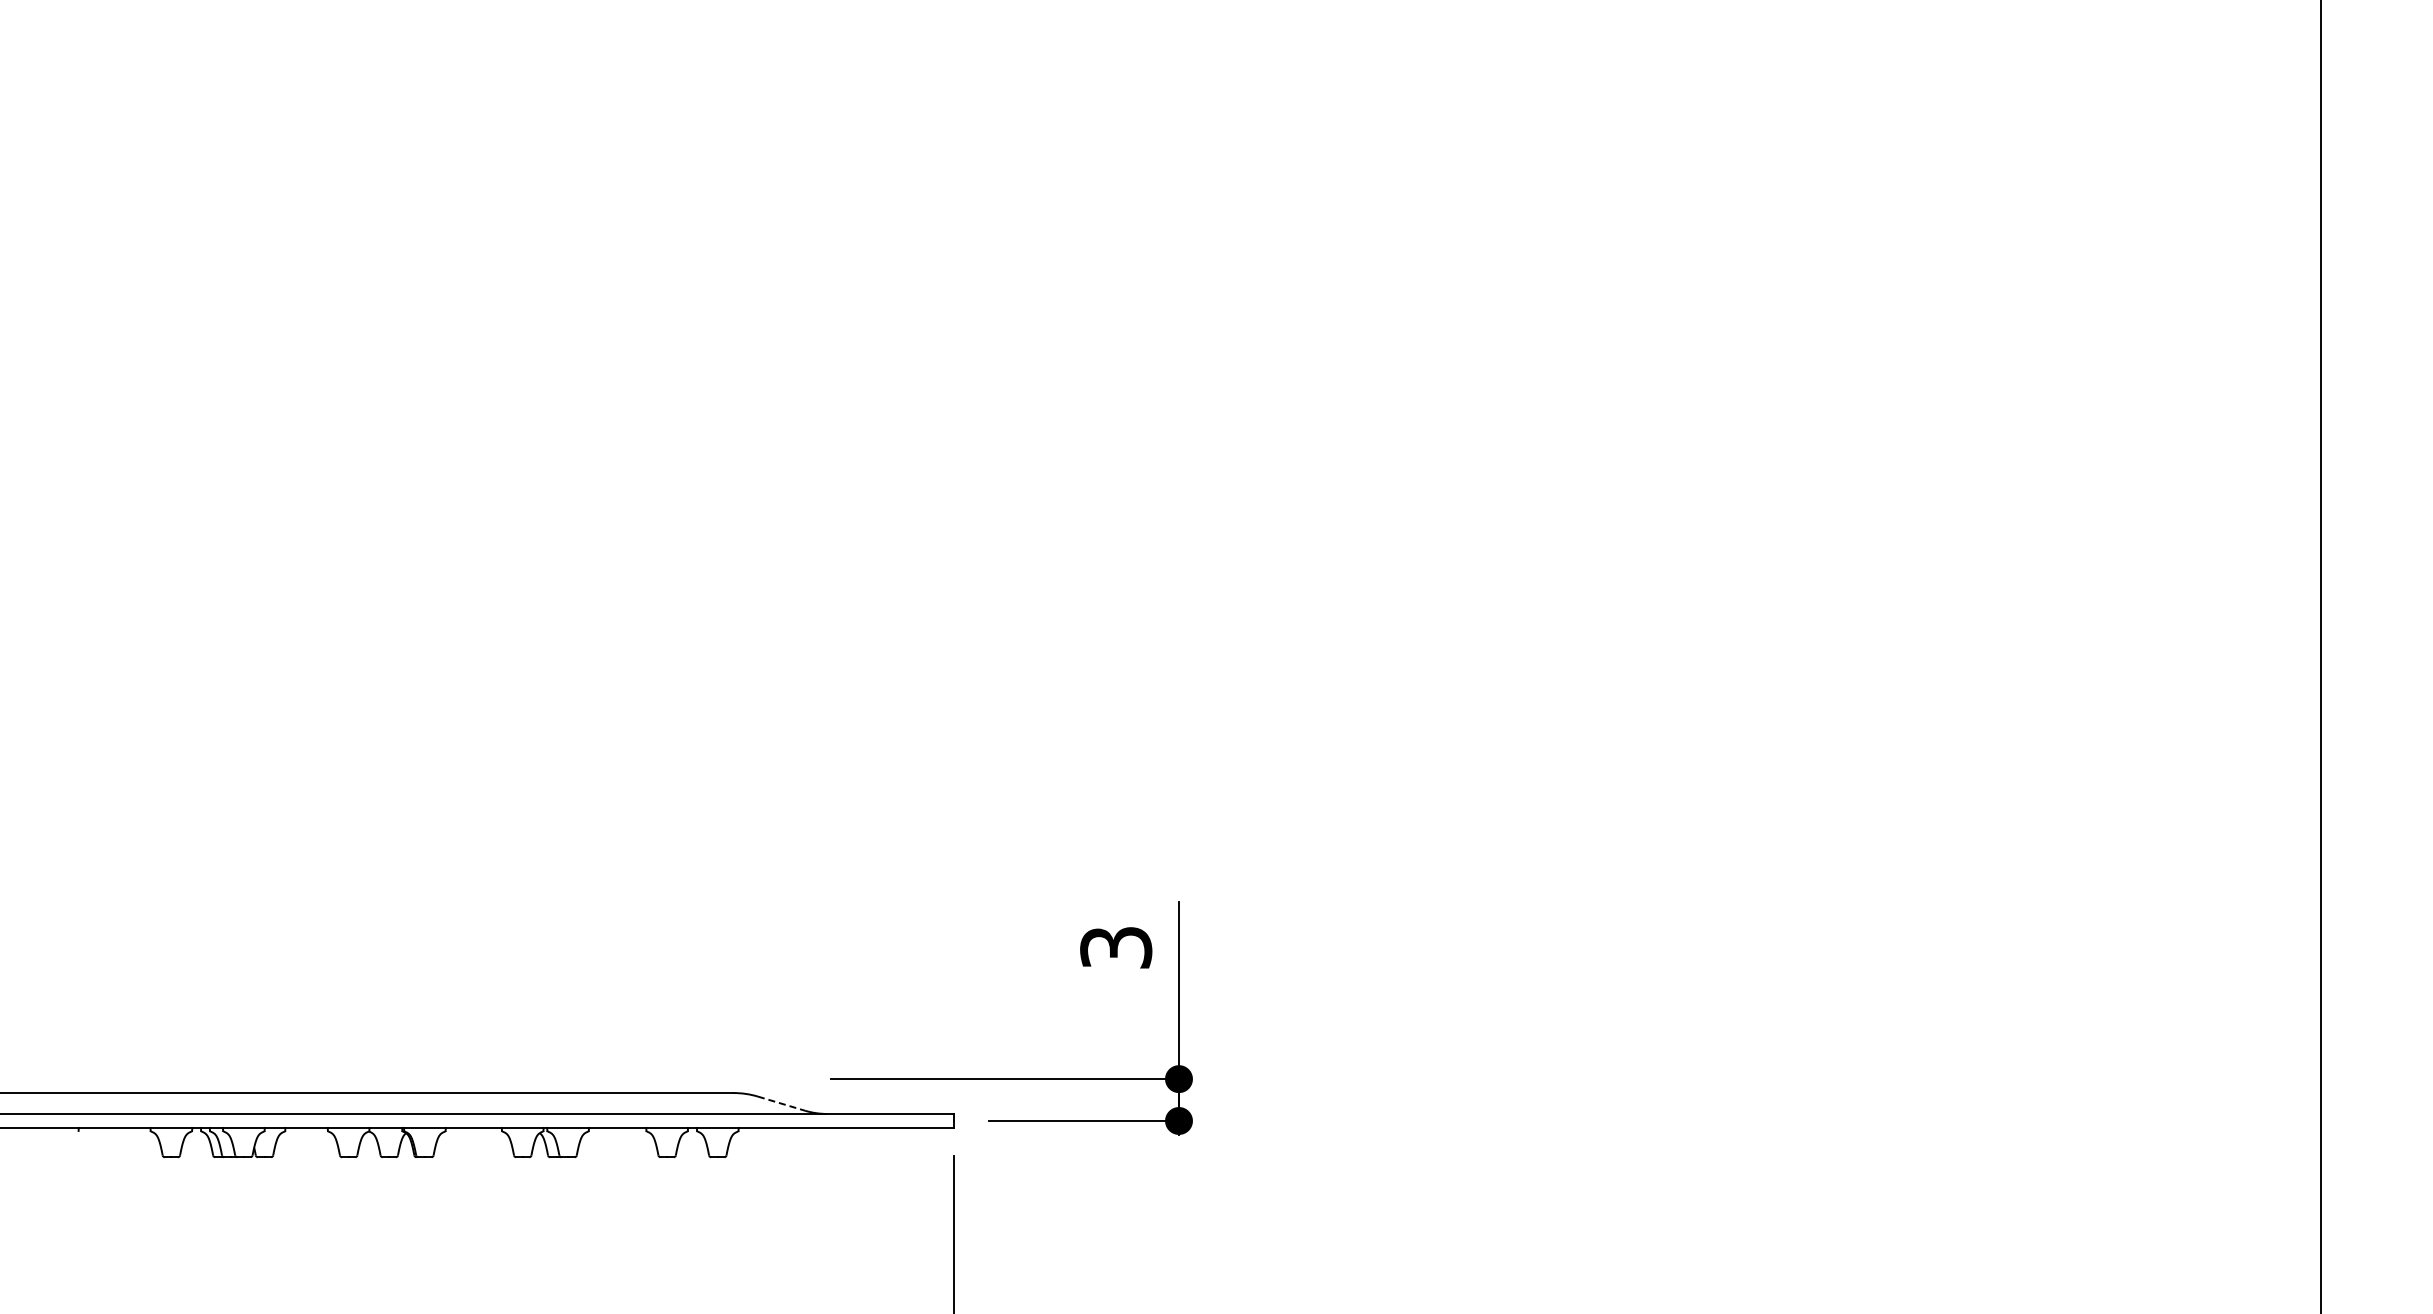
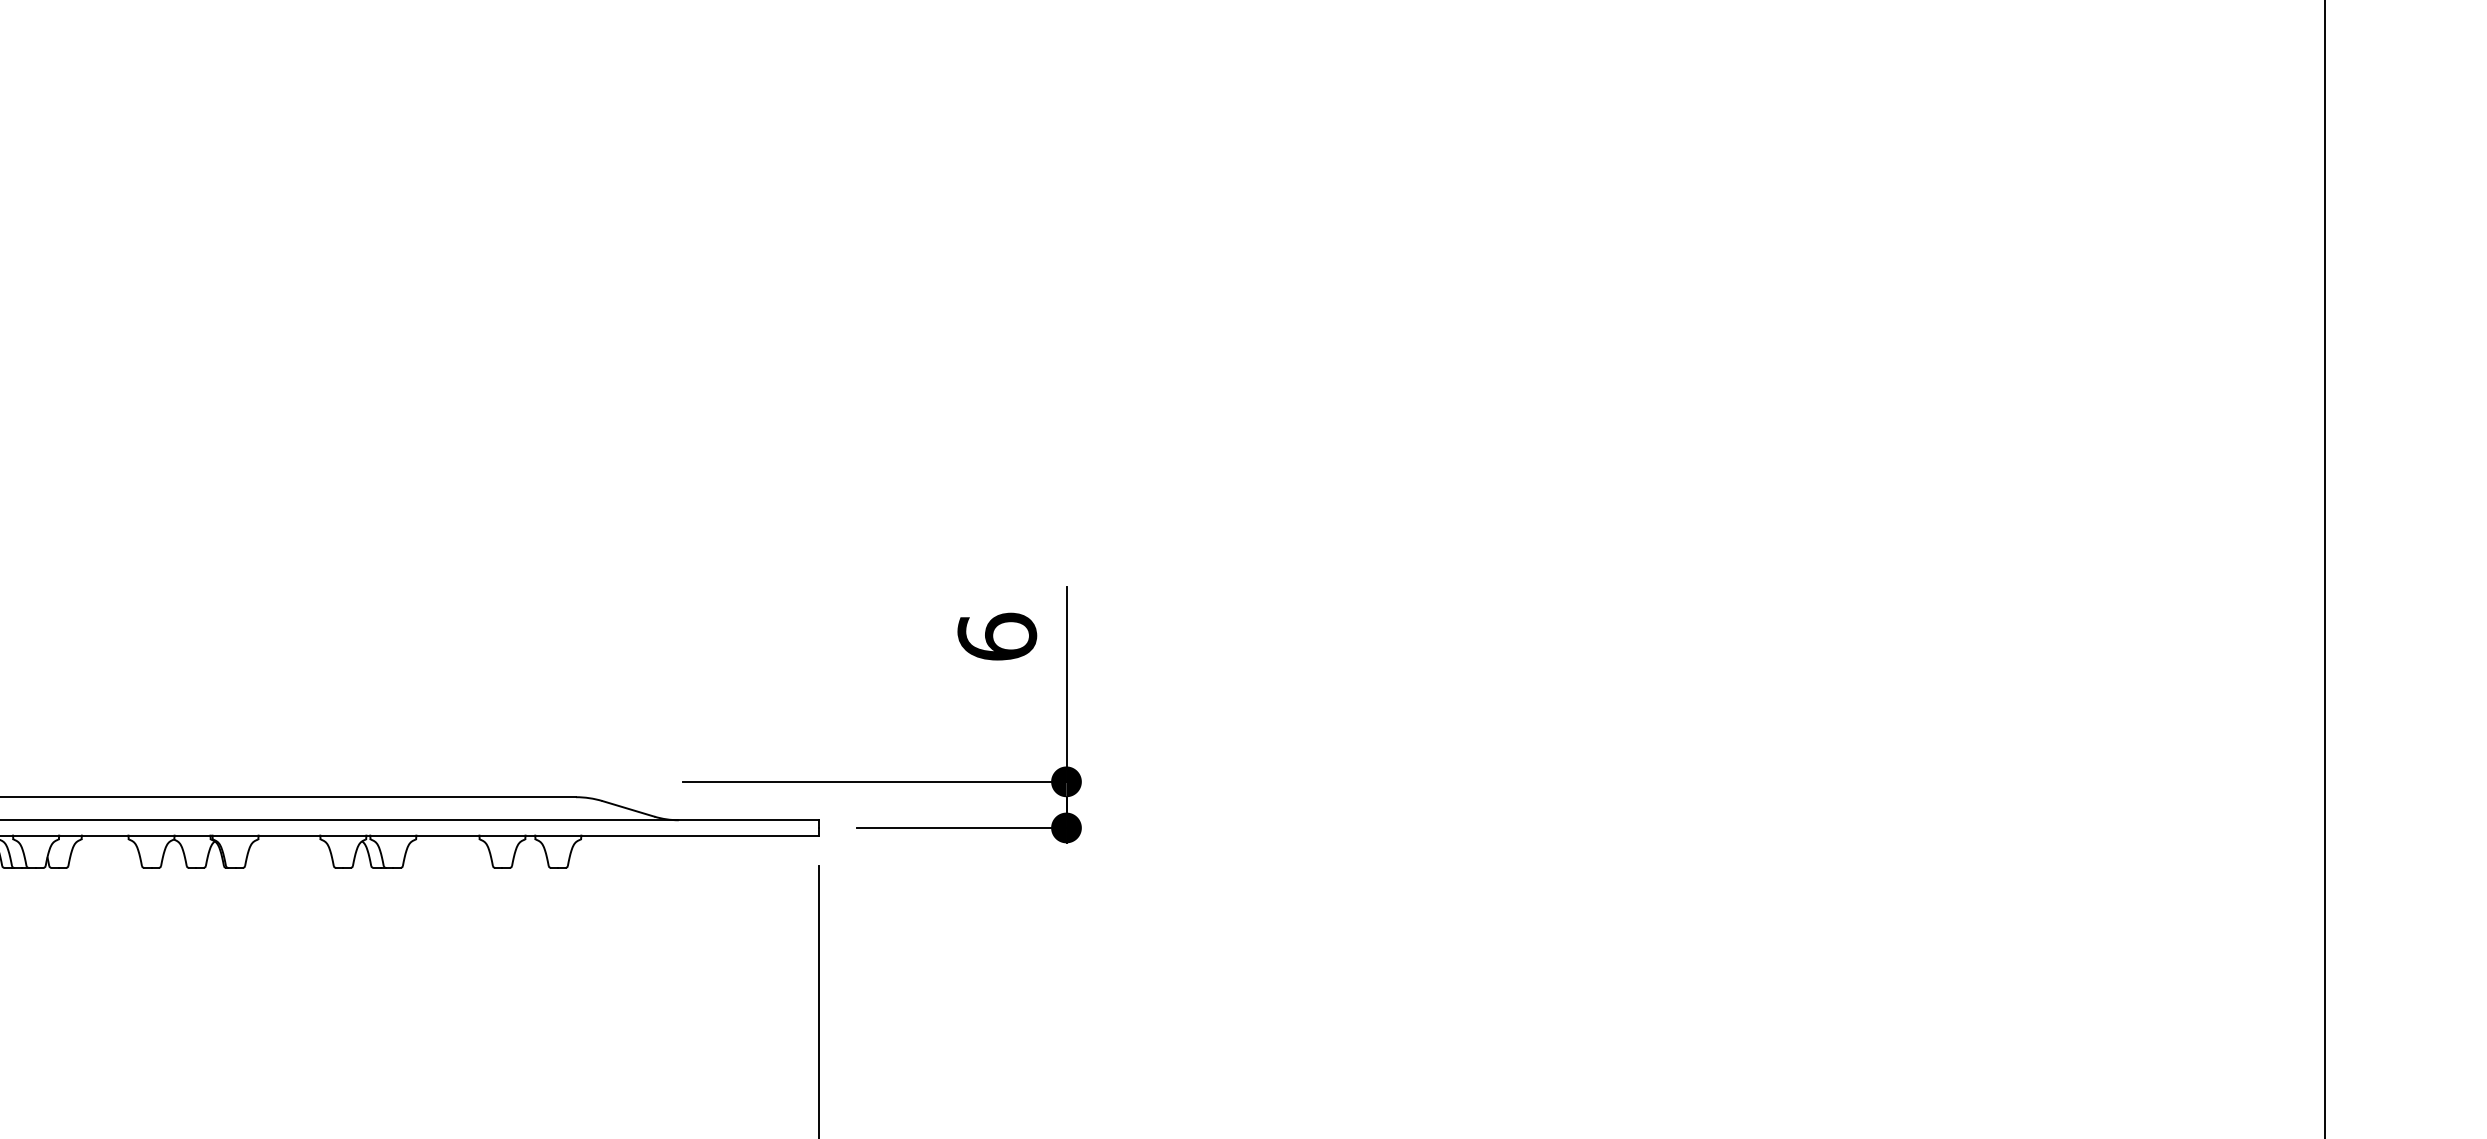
text: (1116, 946) -> (997, 635), 3 -> 6
line: (781, 1103) -> (628, 808), dashed -> solid

